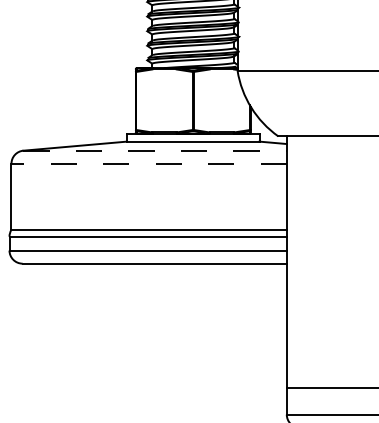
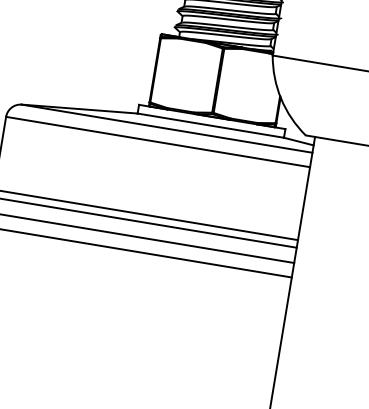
line: (155, 150) -> (167, 128), dashed -> solid
line: (149, 163) -> (158, 141), dashed -> solid

